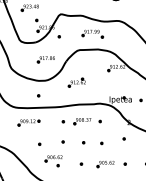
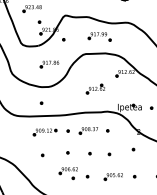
part: (76, 82) -> (95, 88), moved
part: (28, 122) -> (44, 131), moved
part: (53, 161) -> (68, 173), moved

